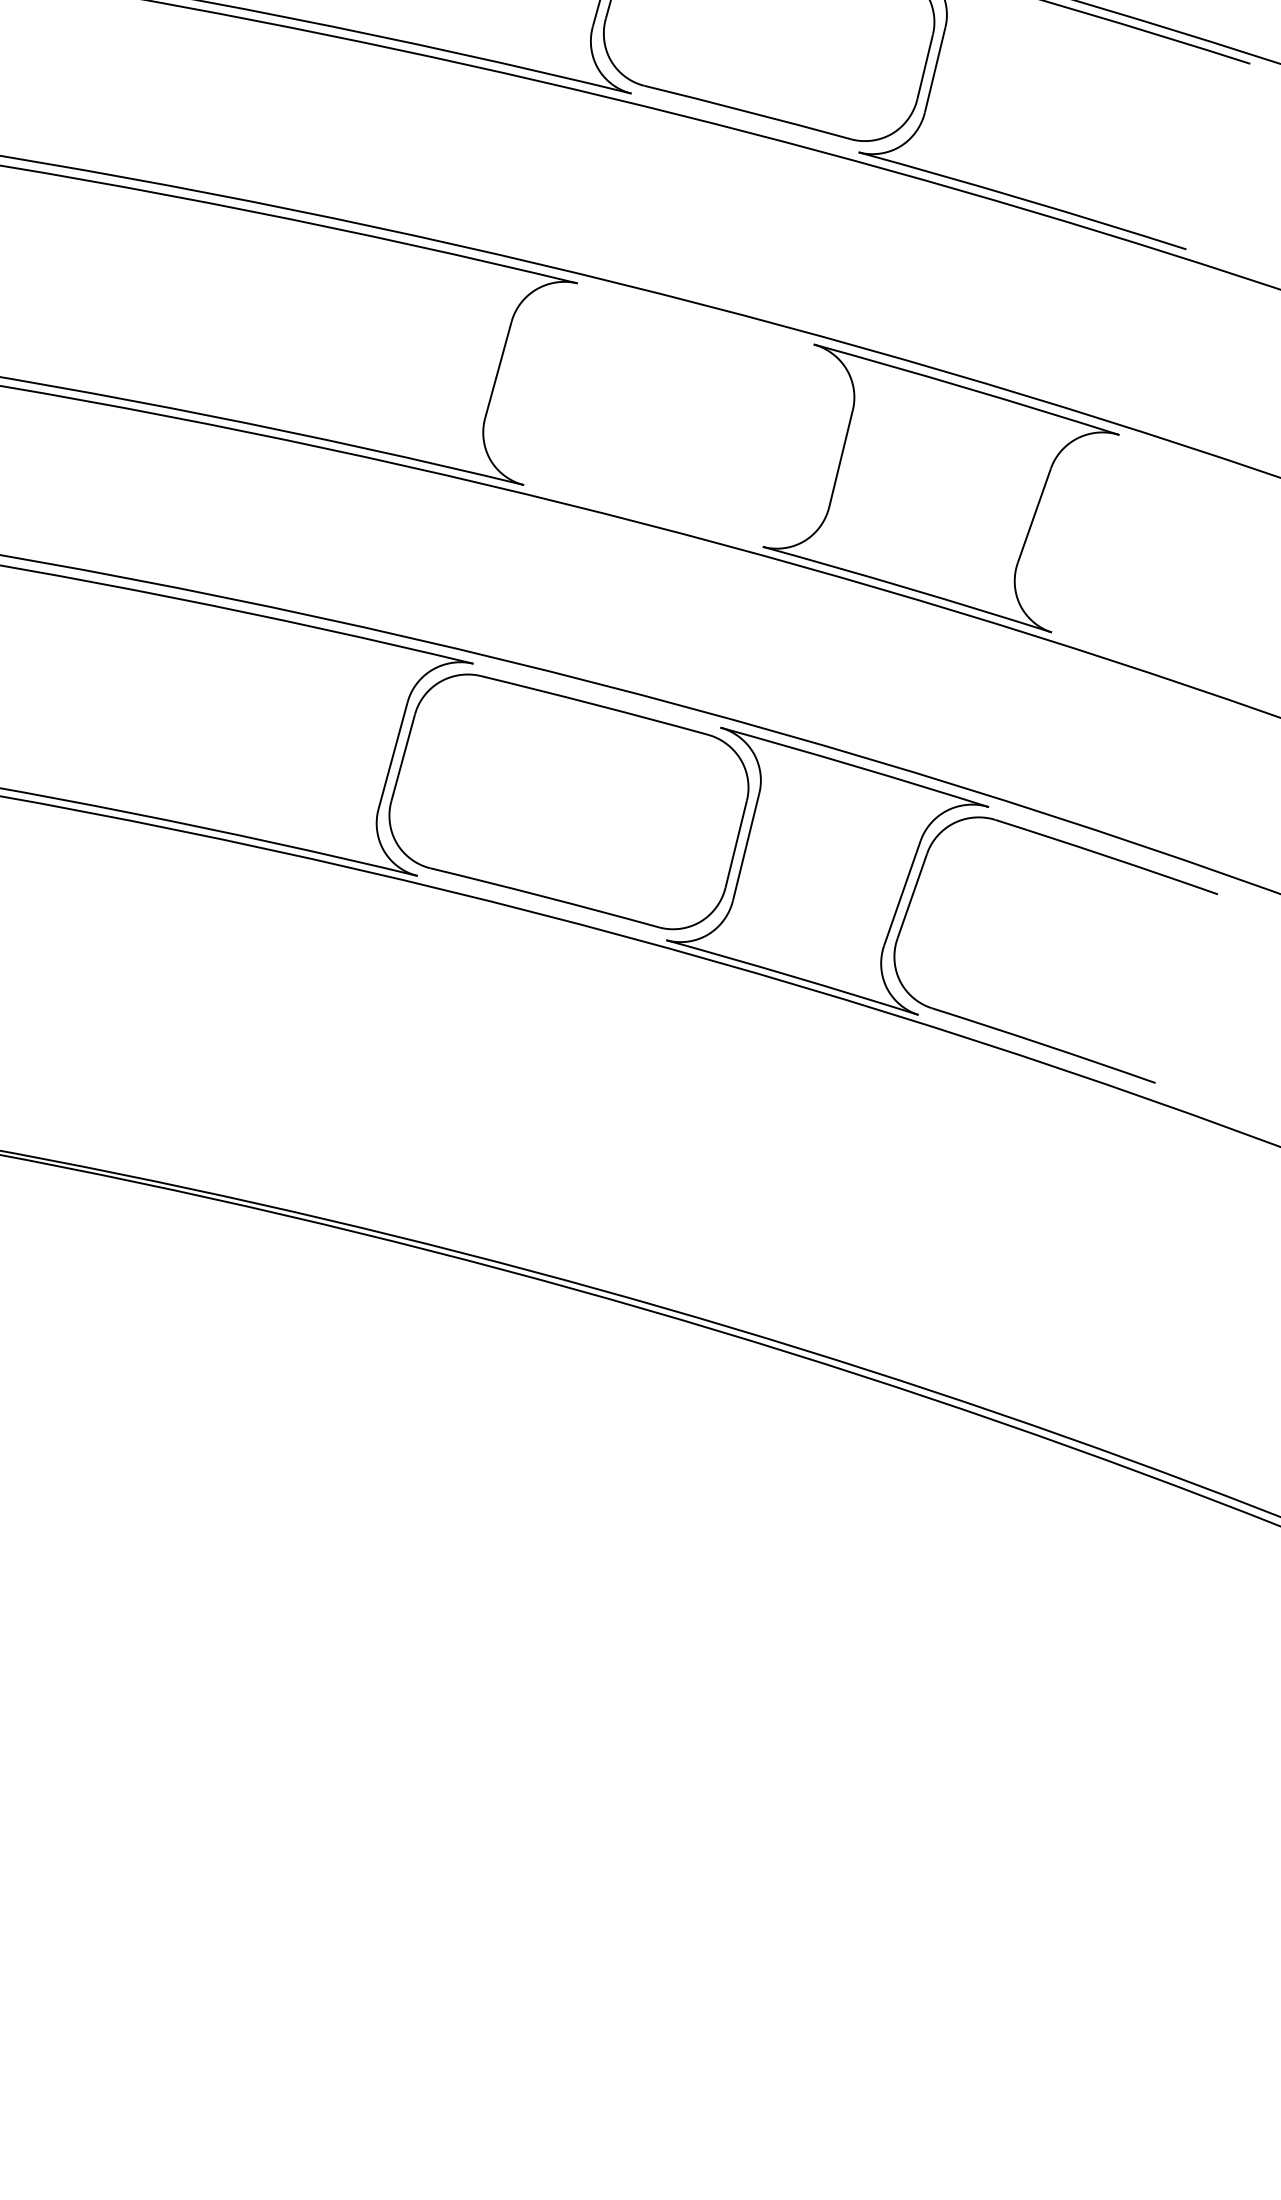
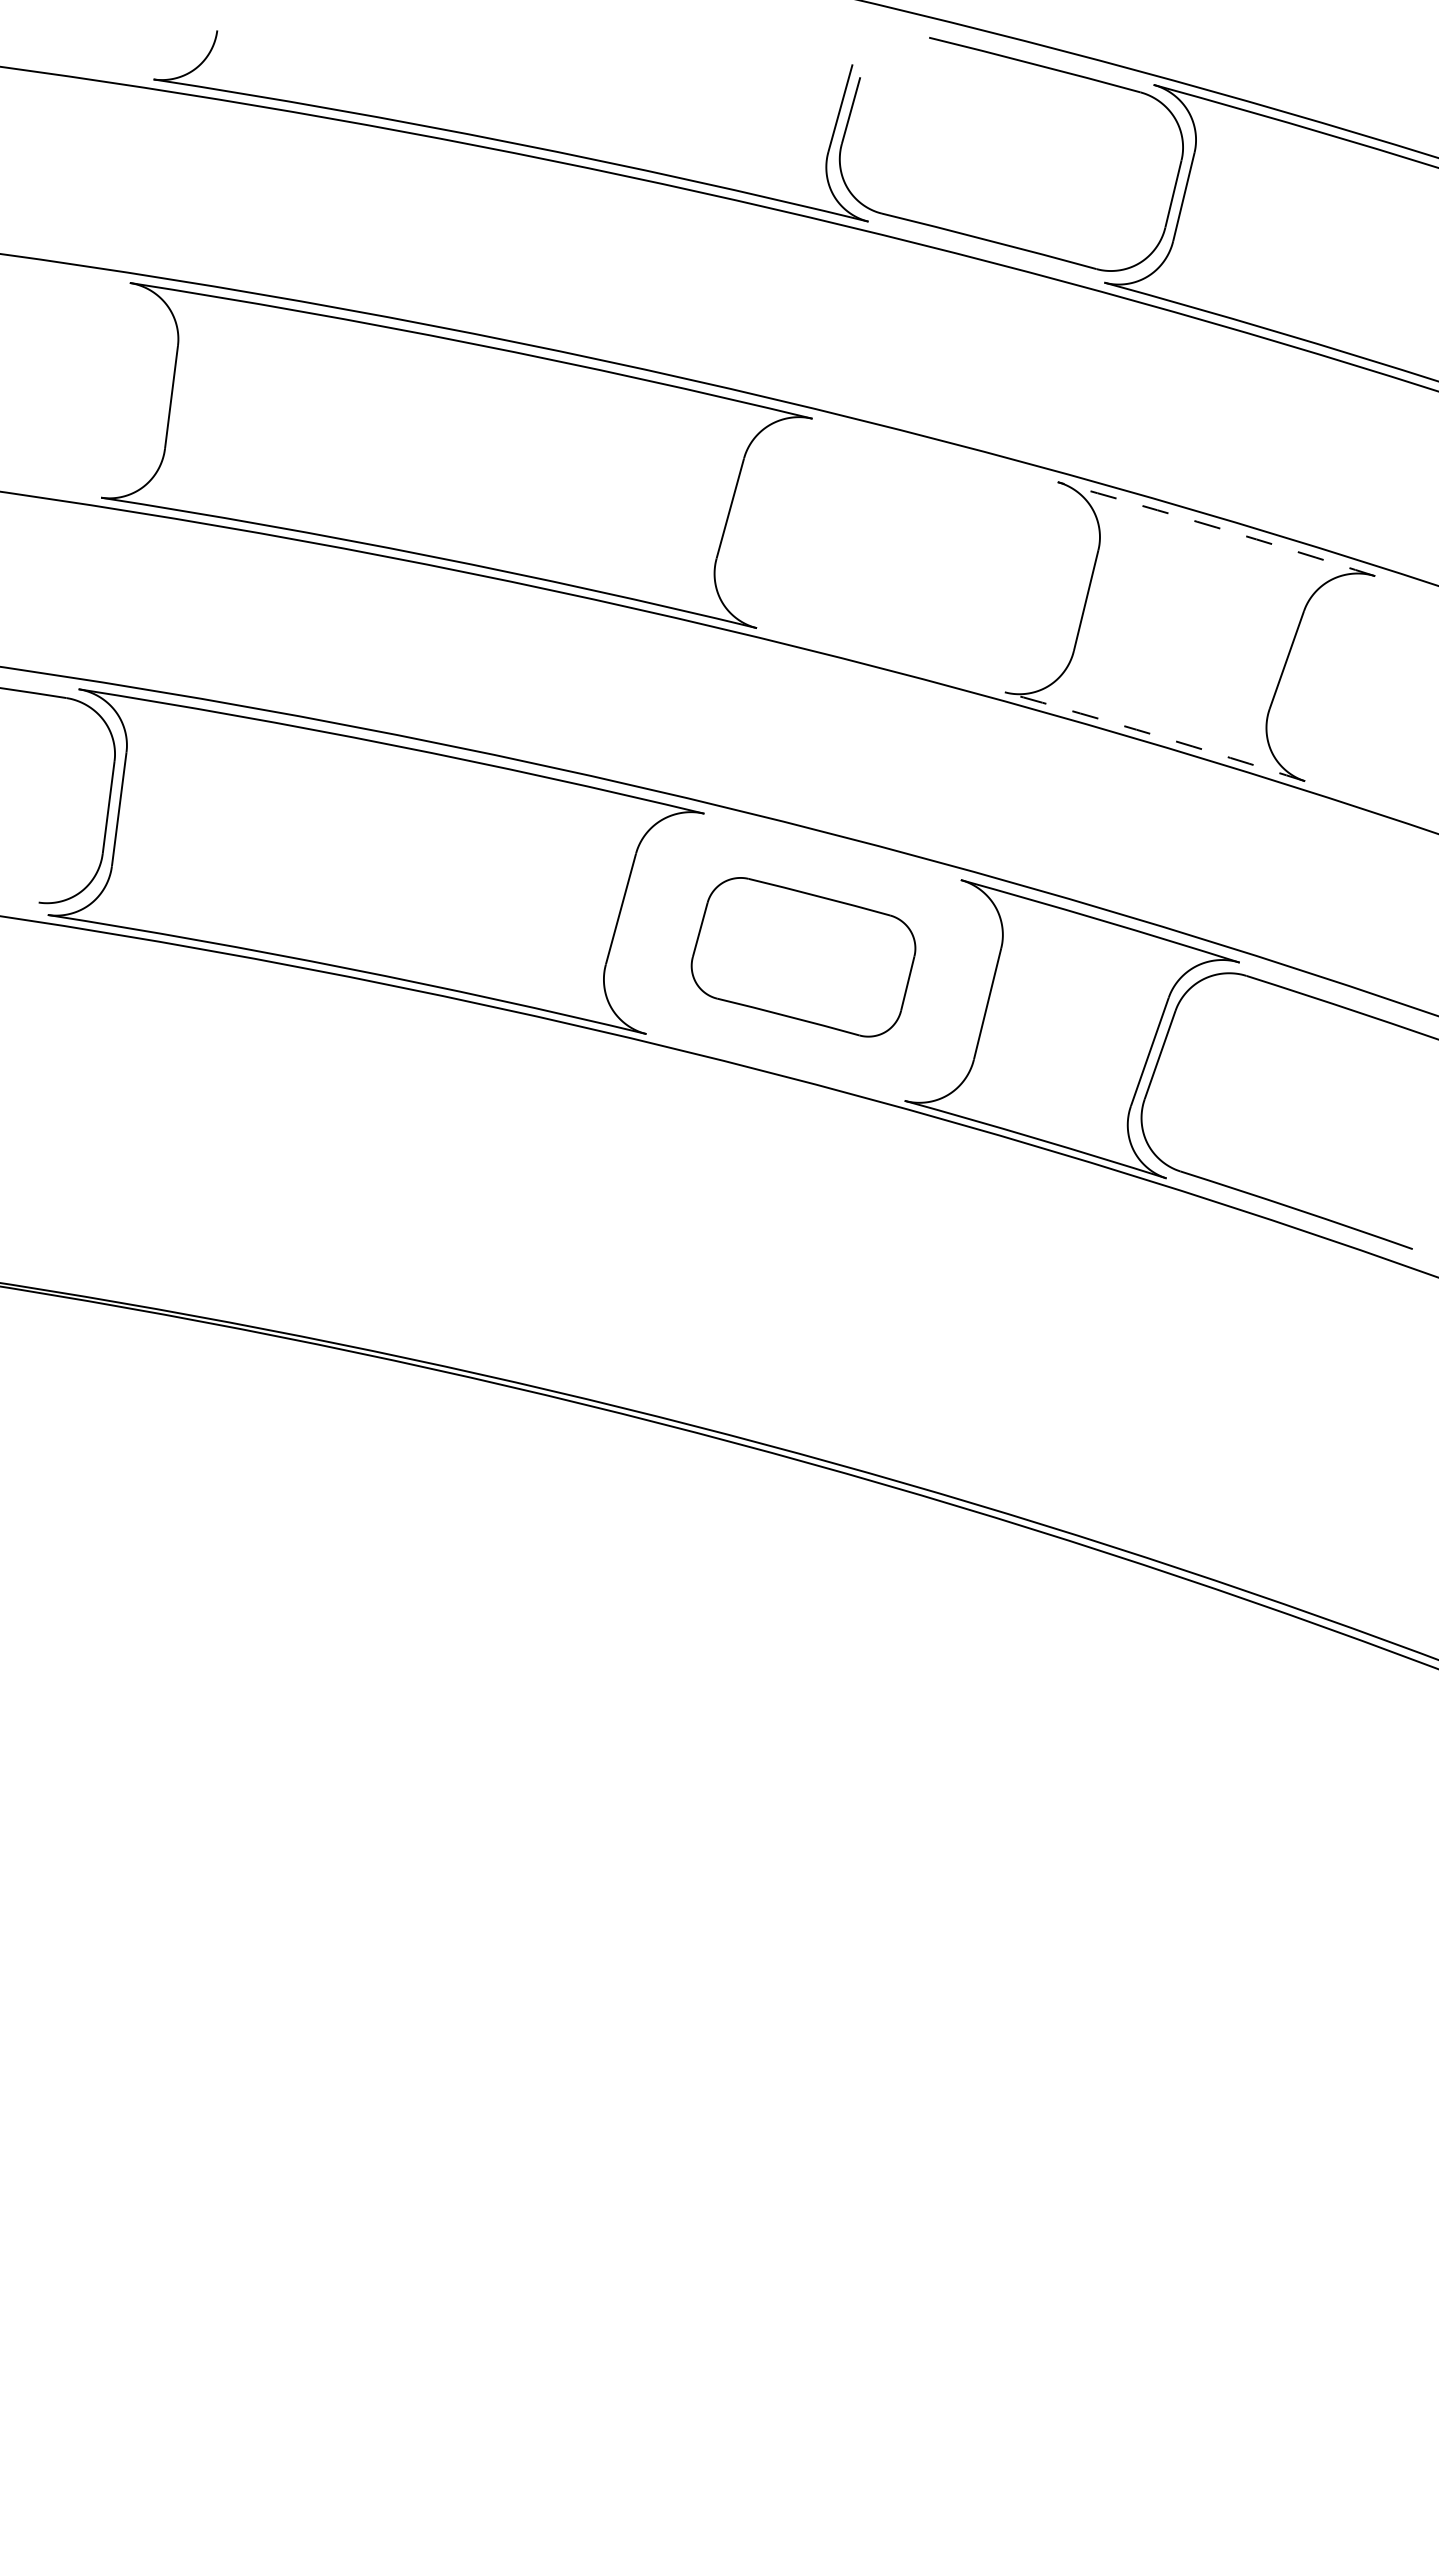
arc: (966, 388) -> (1216, 527), solid -> dashed
arc: (907, 588) -> (1155, 735), solid -> dashed
part: (568, 802) -> (803, 957), size x0.6

